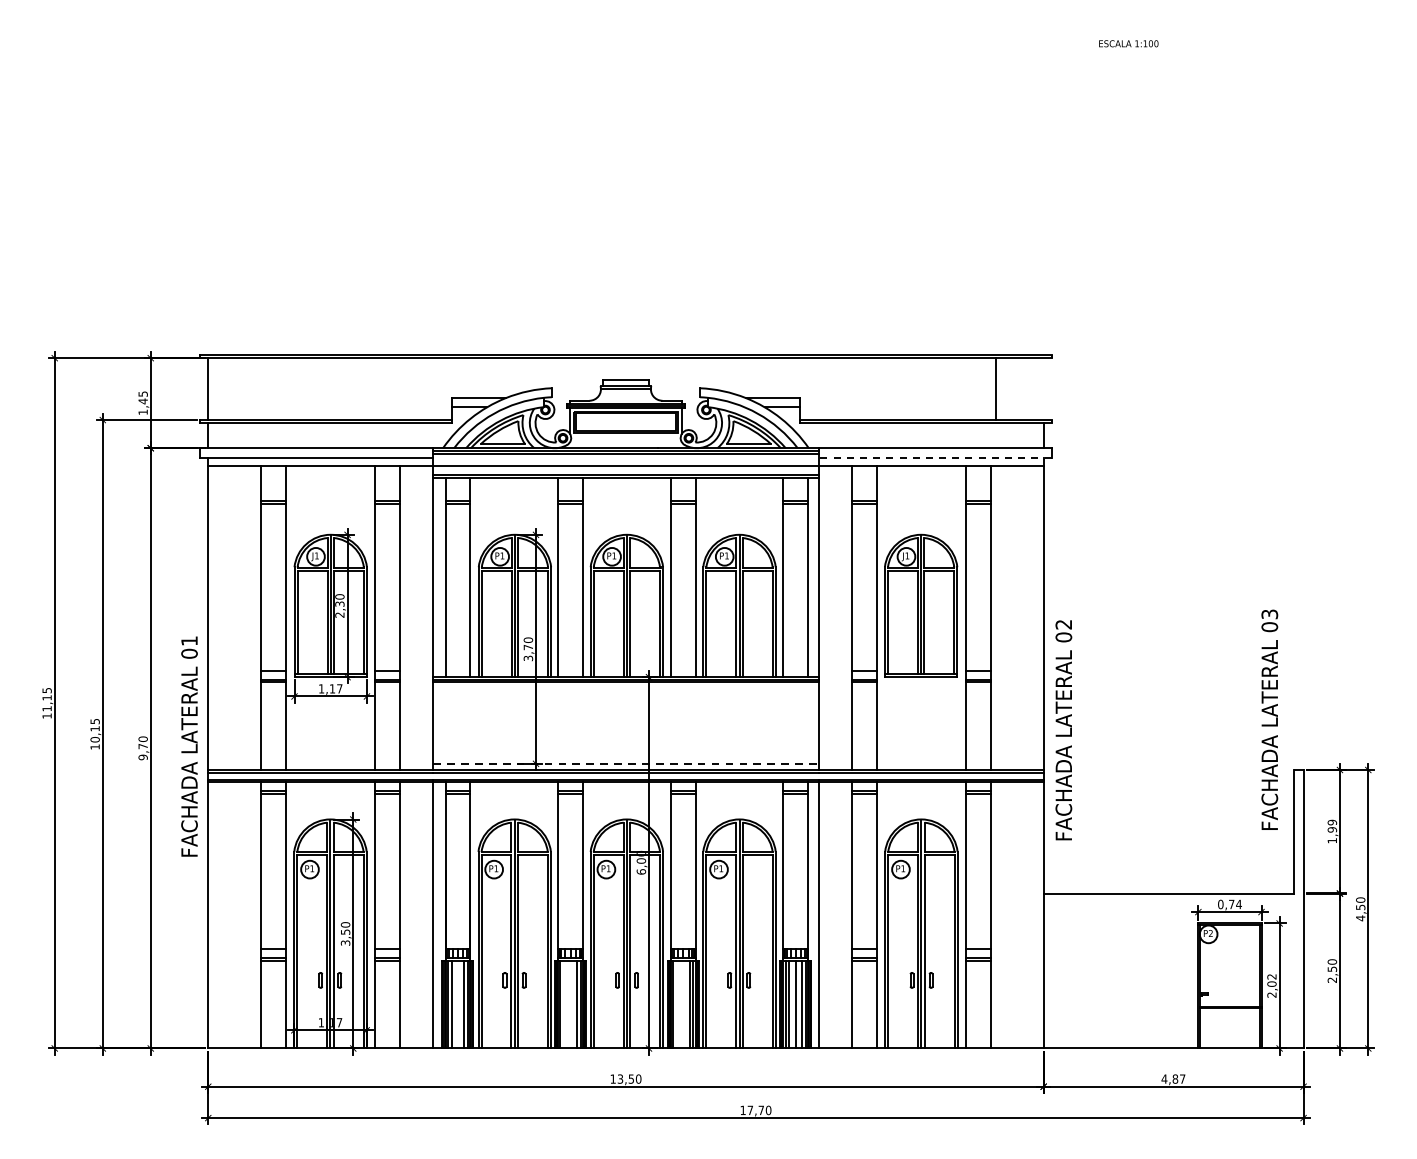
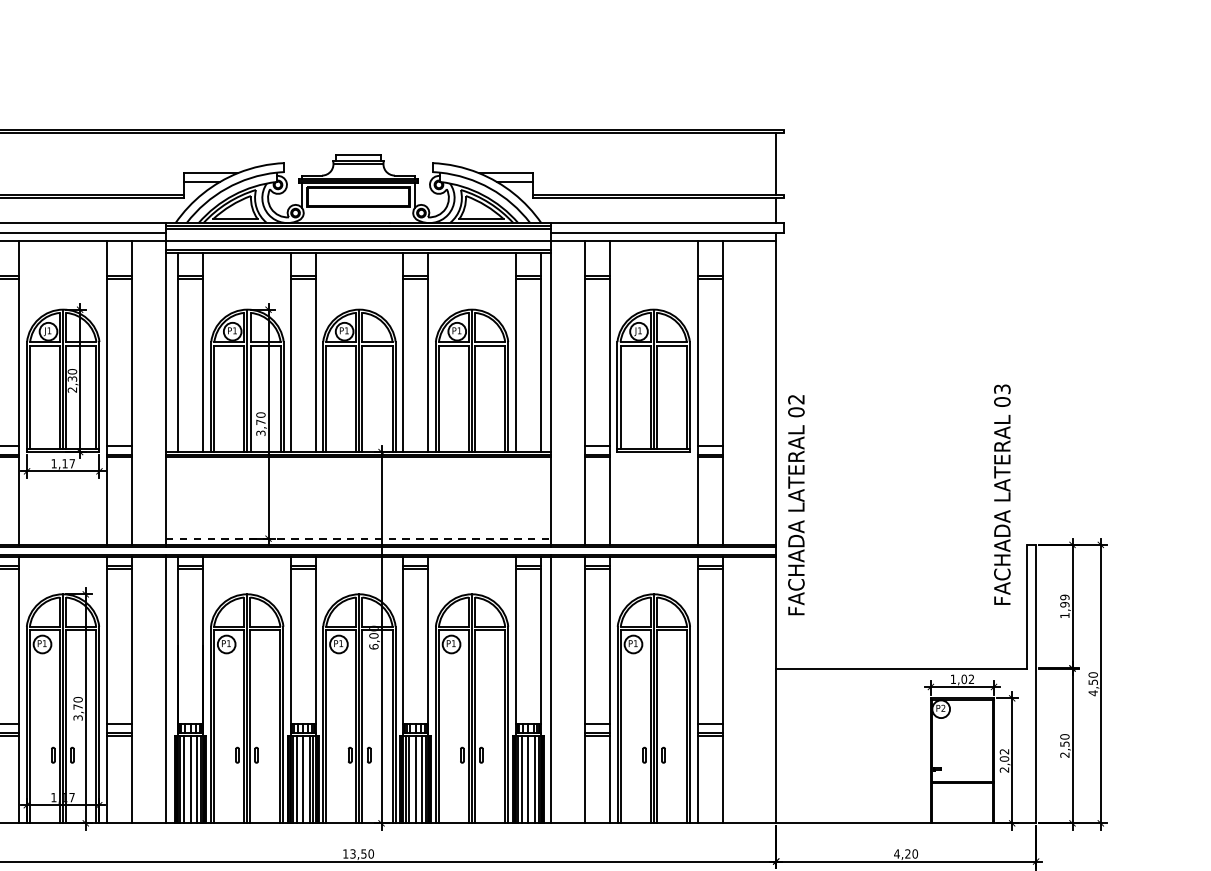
line: (995, 389) -> (776, 164), moved
line: (934, 457) -> (667, 232), dashed -> solid
text: (1229, 904) -> (962, 679), 0,74 -> 1,02
text: (345, 931) -> (78, 706), 3,50 -> 3,70
line: (457, 1004) -> (190, 779), added
line: (564, 1004) -> (297, 779), added
line: (570, 1004) -> (303, 779), added
line: (676, 1004) -> (409, 779), added
line: (683, 1004) -> (416, 779), added
text: (1178, 1078) -> (911, 853), 4,87 -> 4,20

